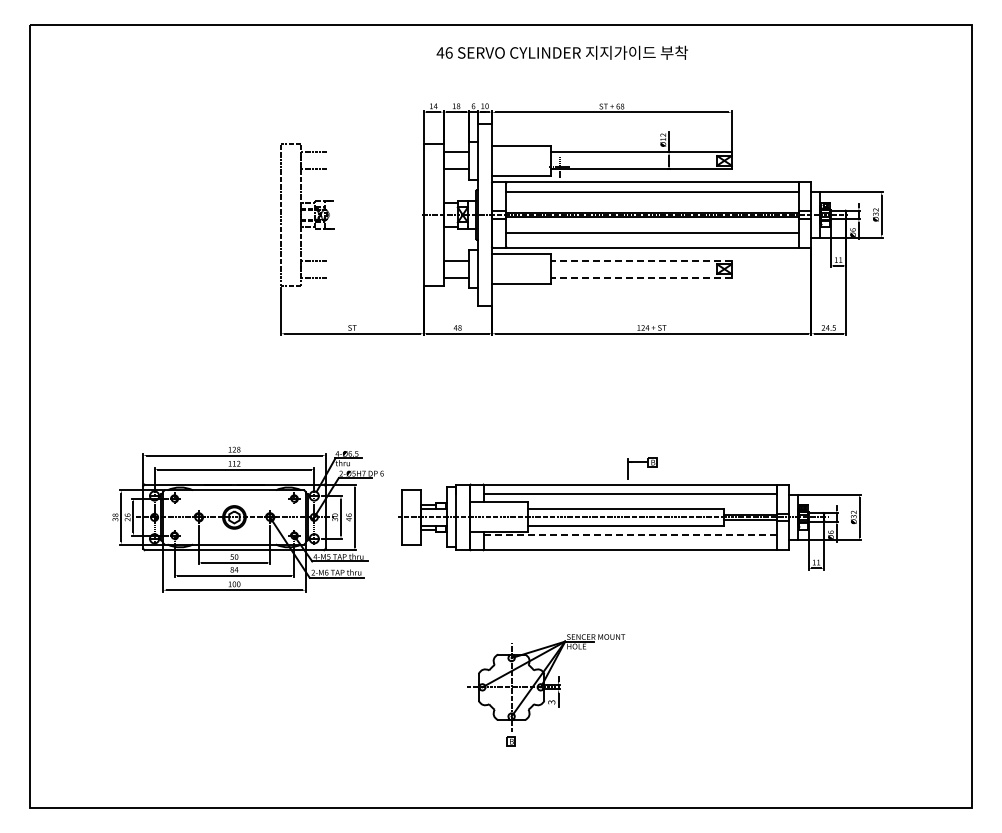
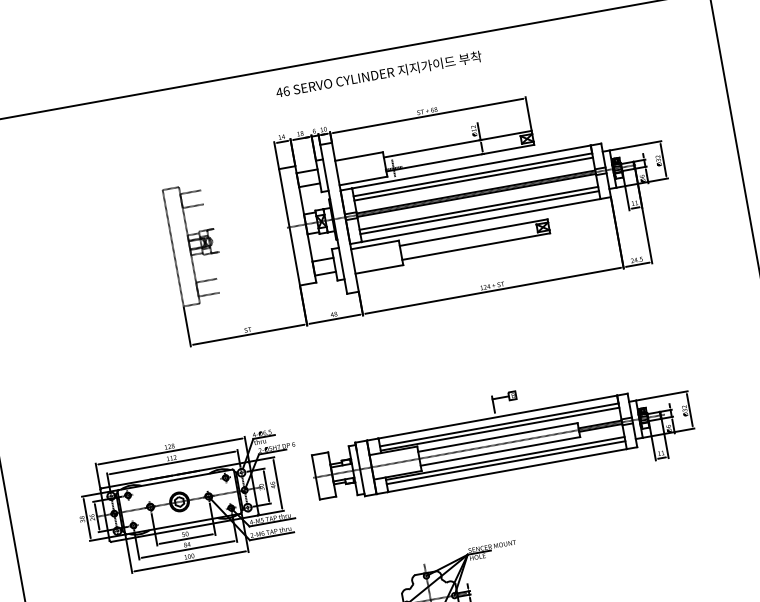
line: (652, 197) -> (473, 179), added
line: (652, 238) -> (479, 212), added
line: (641, 260) -> (474, 232), dashed -> solid
line: (641, 277) -> (476, 246), dashed -> solid
line: (630, 499) -> (500, 429), added
line: (629, 535) -> (504, 458), dashed -> solid
line: (630, 540) -> (506, 462), added

